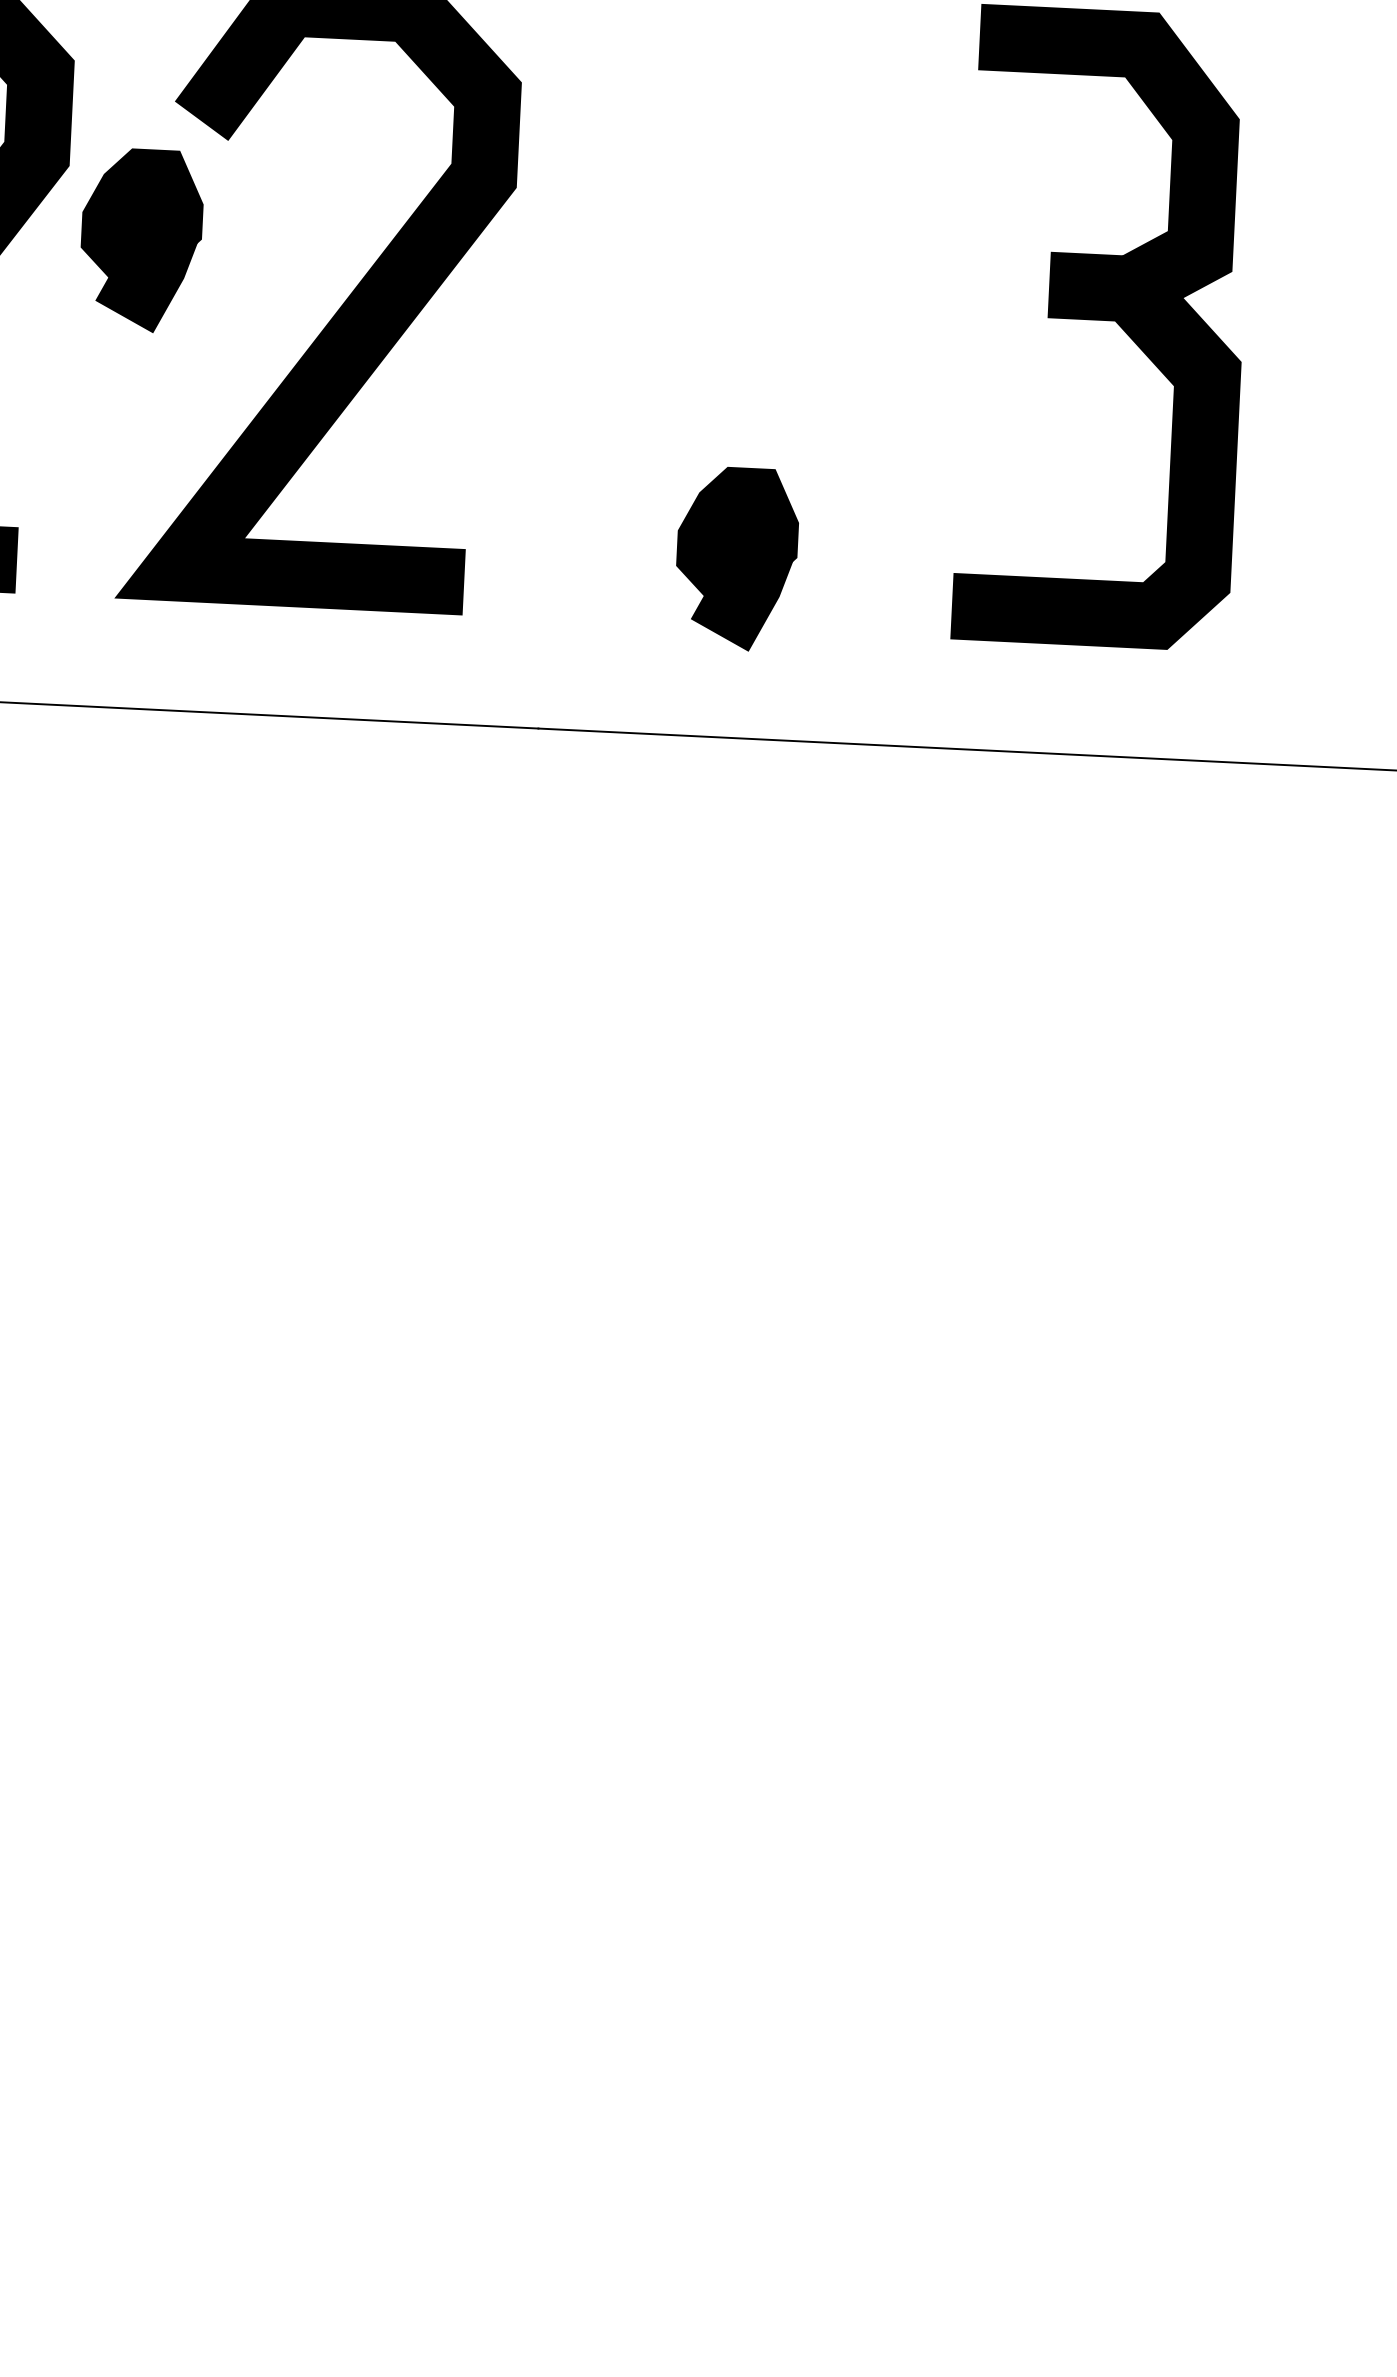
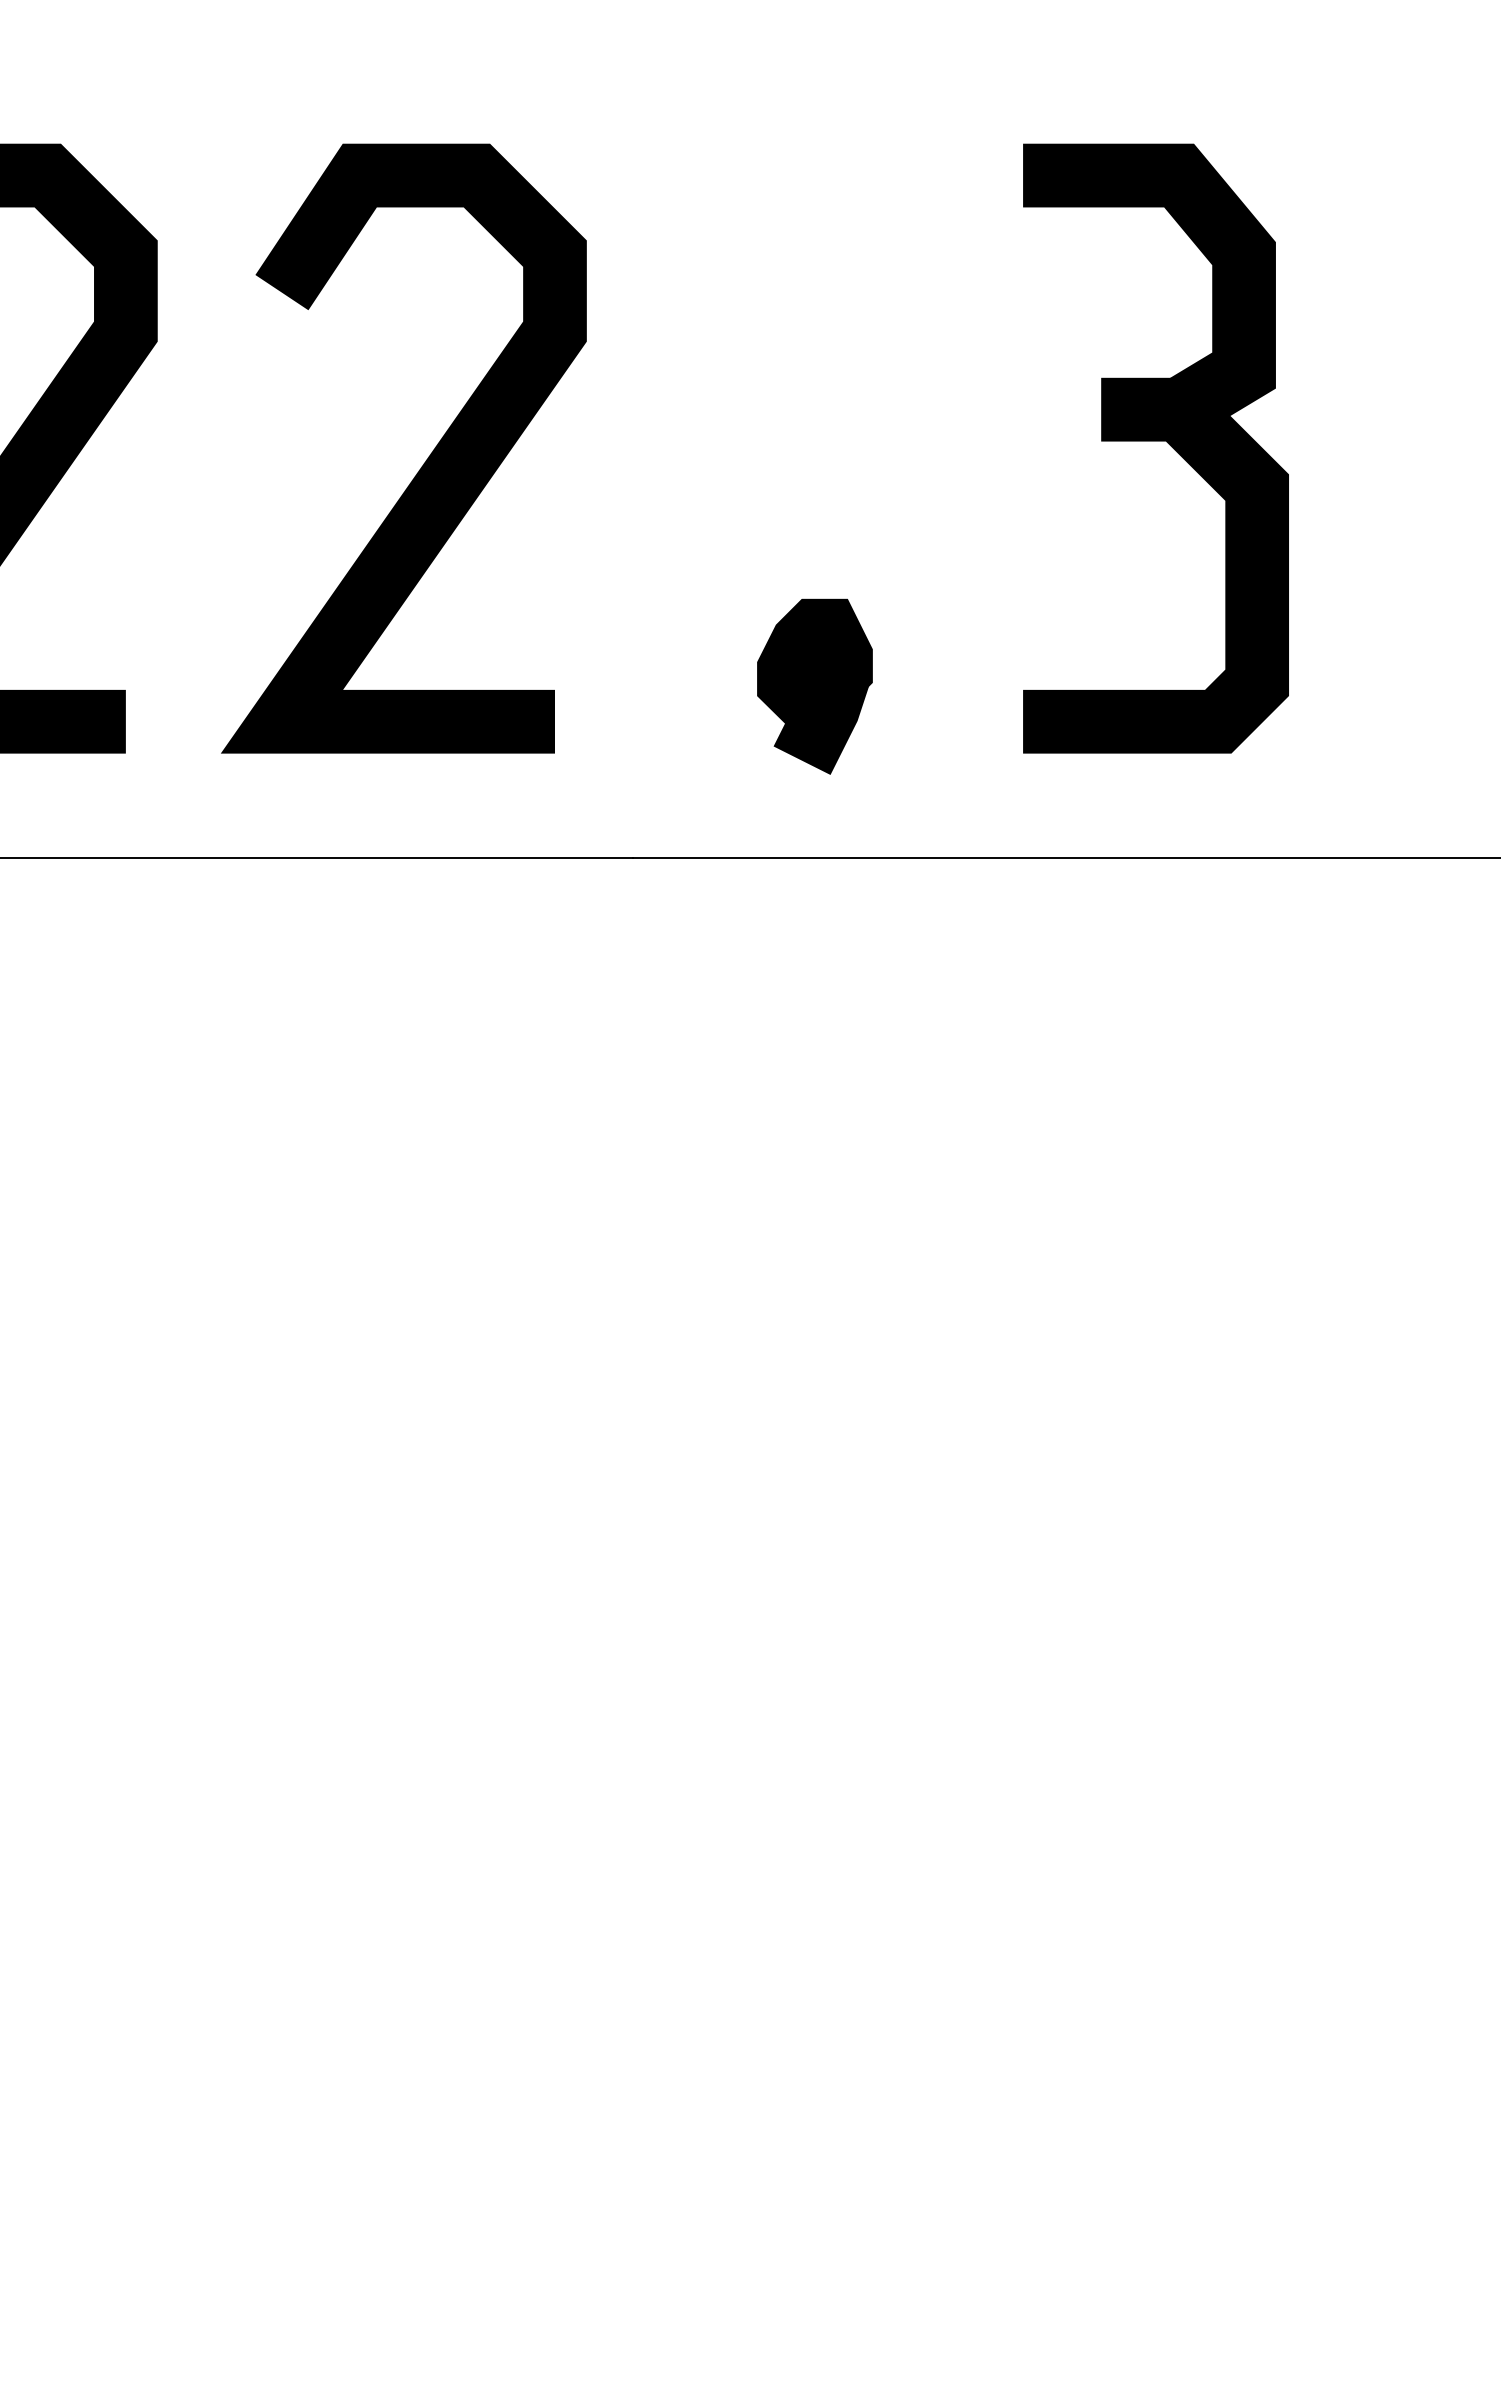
part: (140, 240) -> (229, 409), removed

